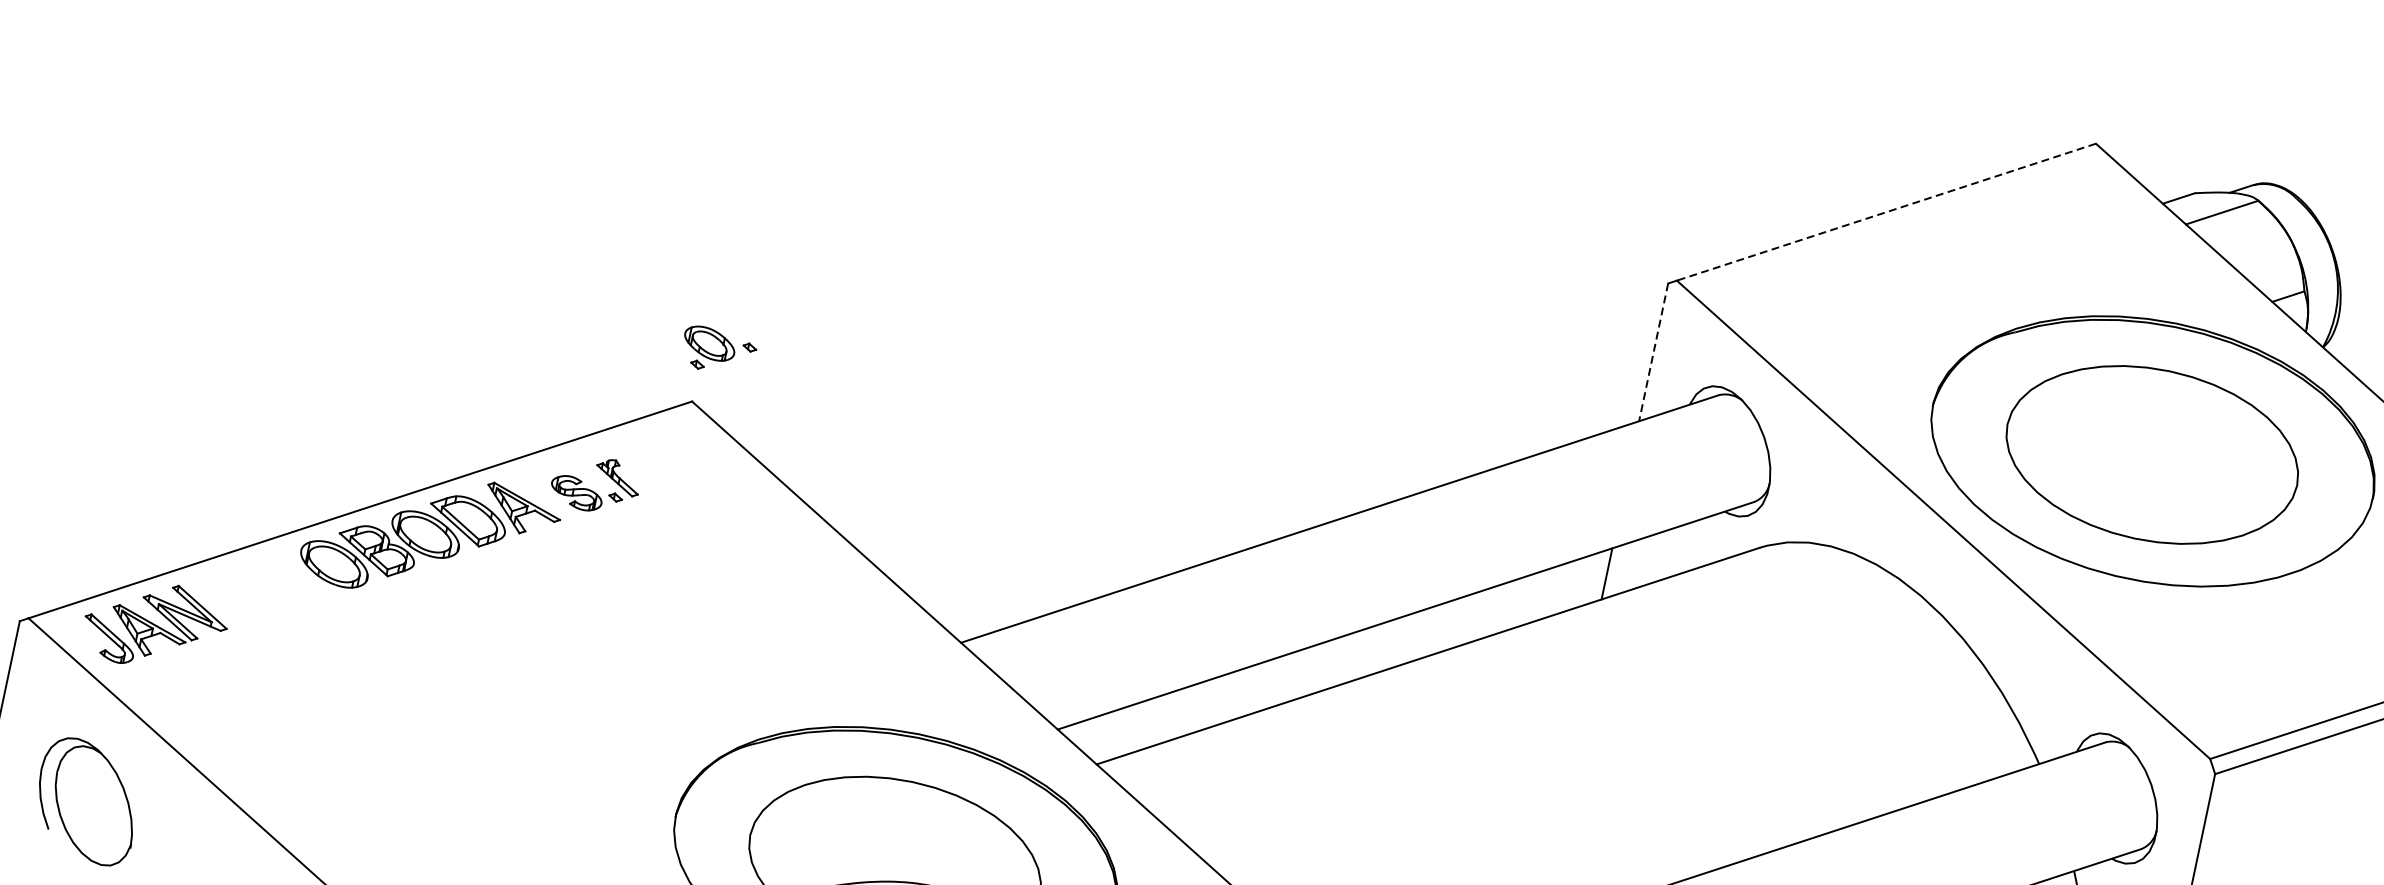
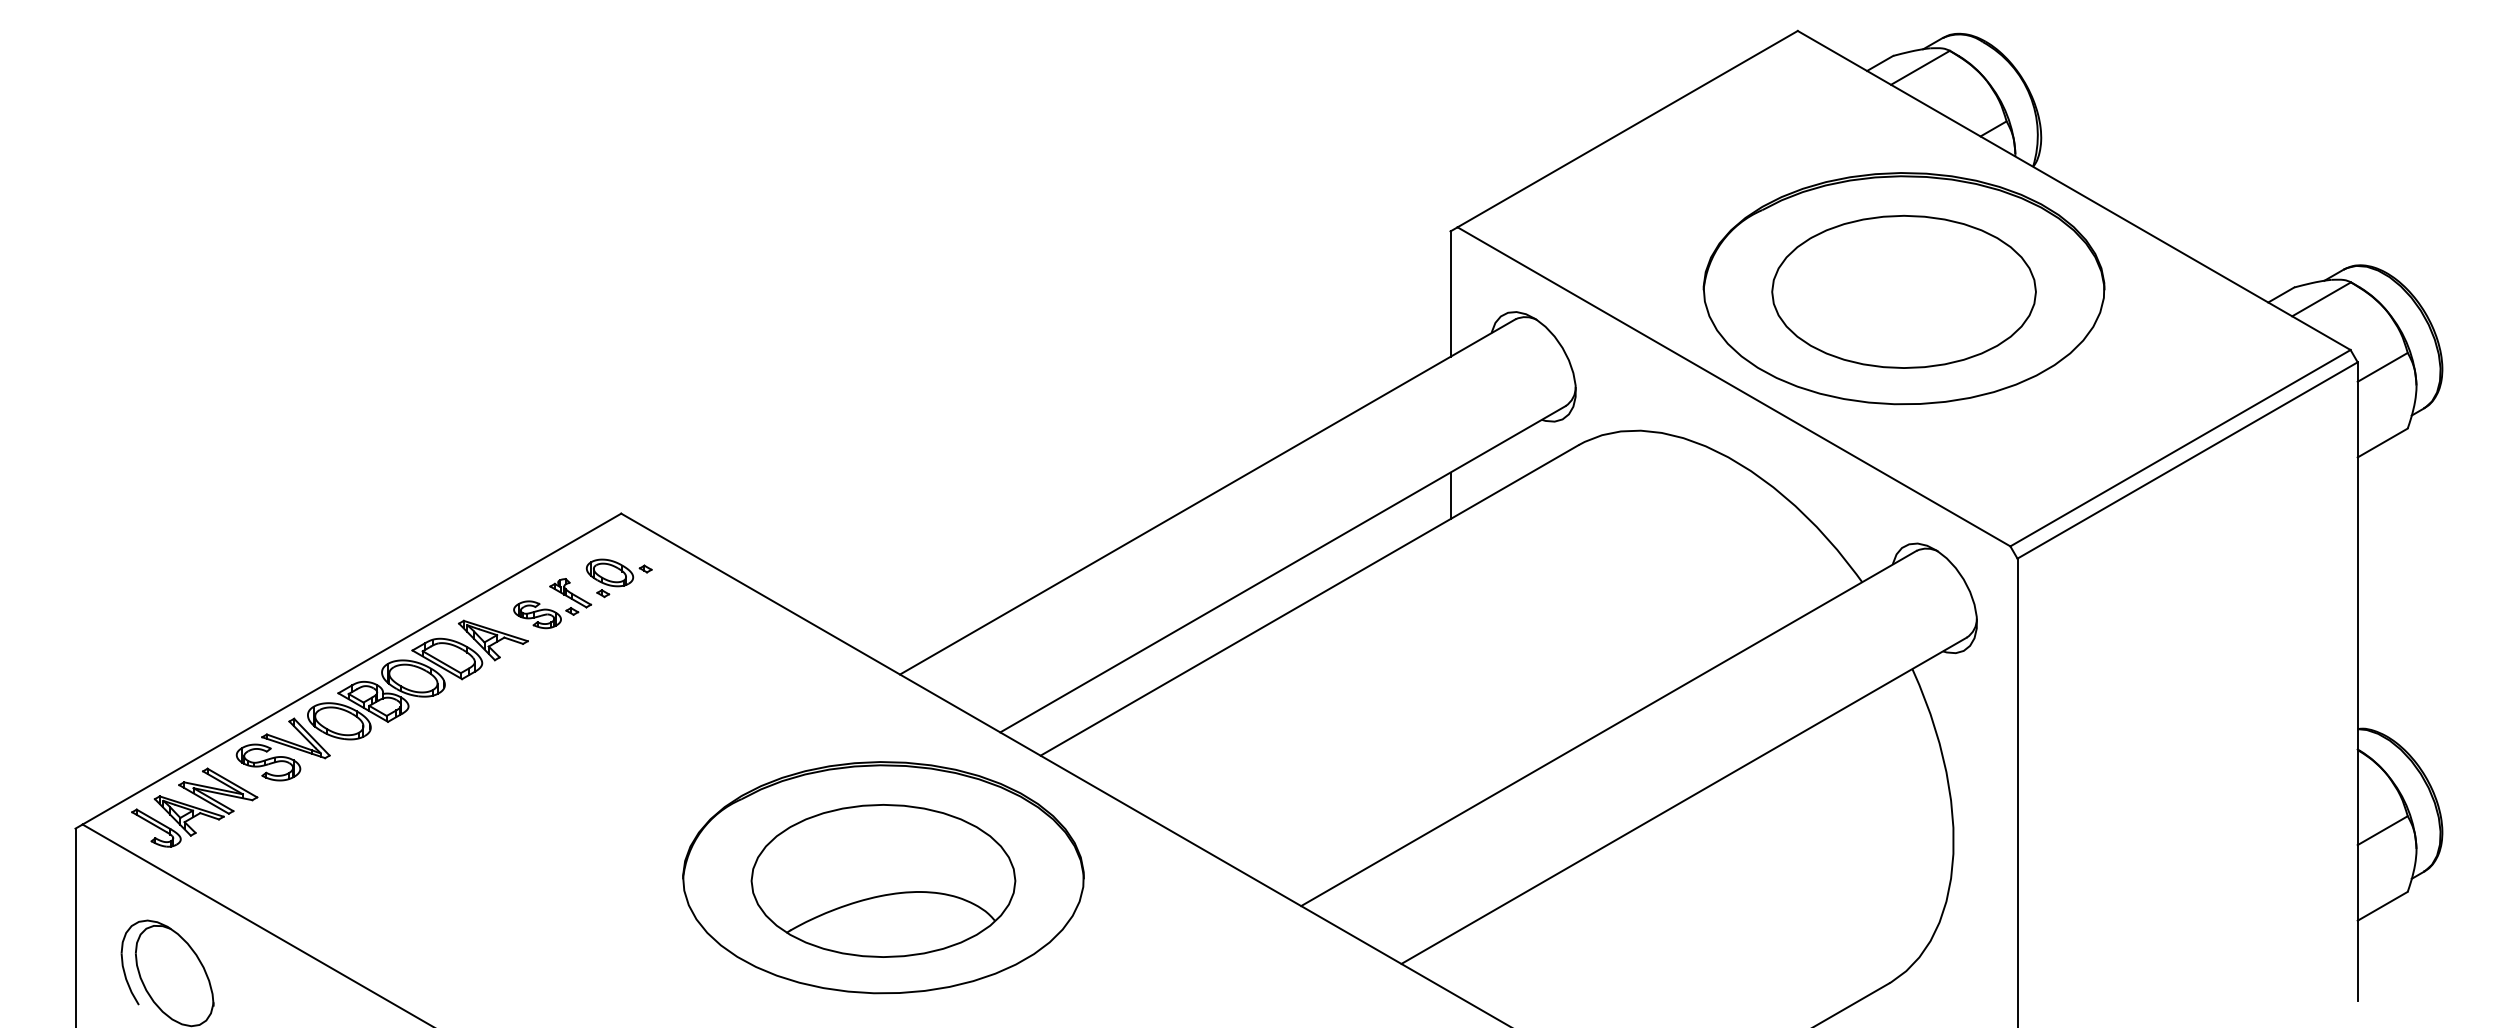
line: (1886, 212) -> (1627, 129), dashed -> solid
part: (717, 351) -> (618, 578), moved
line: (1653, 352) -> (1450, 294), dashed -> solid
part: (265, 582) -> (282, 749), added

